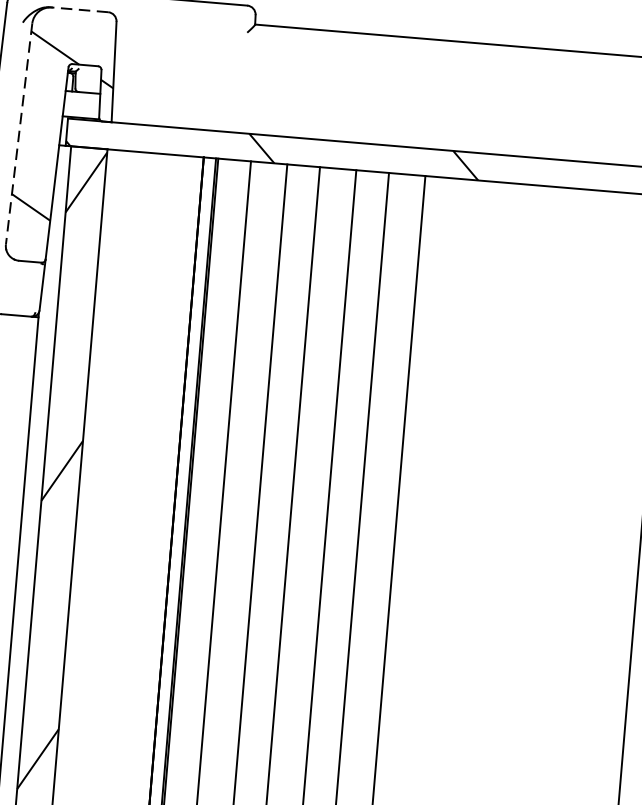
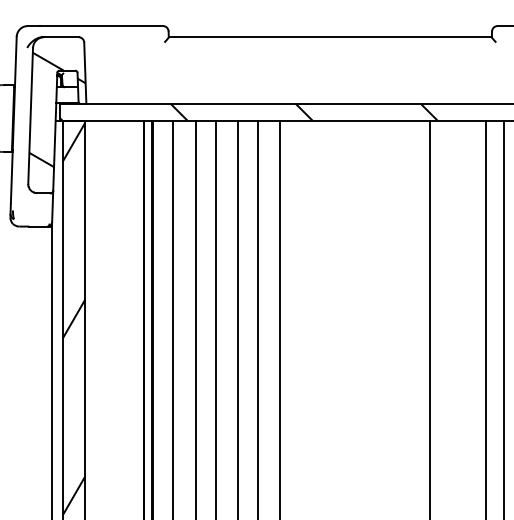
line: (78, 10) -> (60, 37), dashed -> solid
line: (18, 134) -> (30, 116), dashed -> solid

